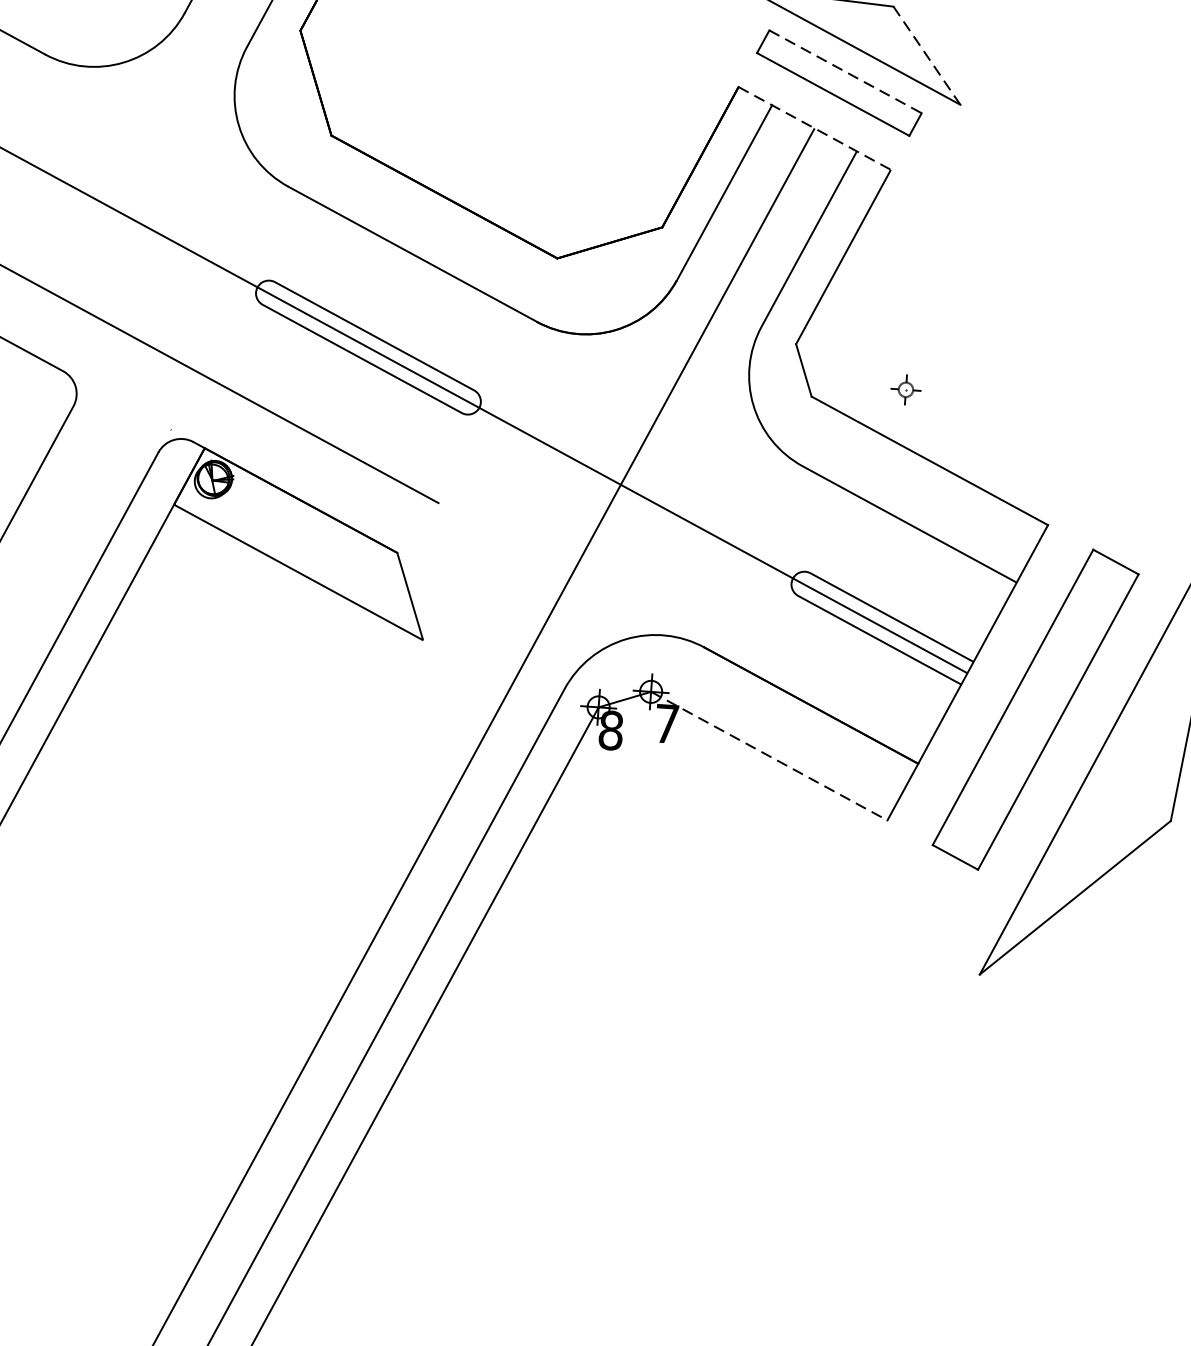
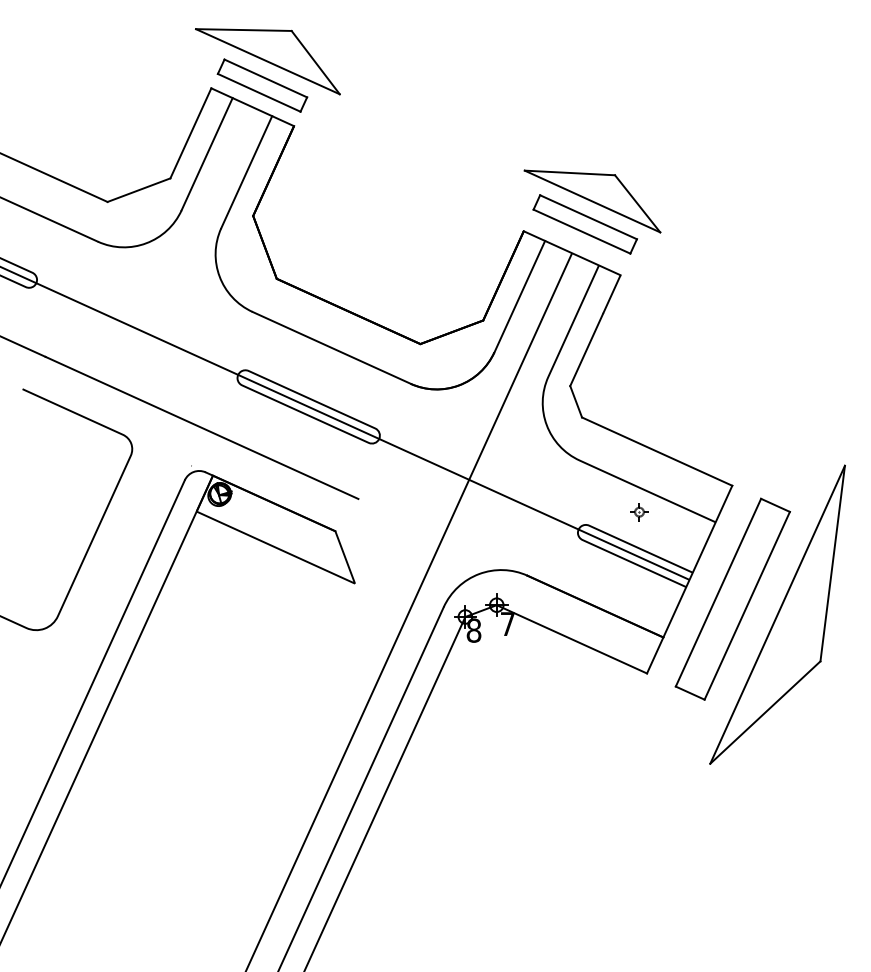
line: (926, 56) -> (637, 204), dashed -> solid
line: (847, 72) -> (589, 217), dashed -> solid
line: (815, 128) -> (572, 253), dashed -> solid
part: (905, 390) -> (639, 512), moved
line: (768, 756) -> (571, 639), dashed -> solid

